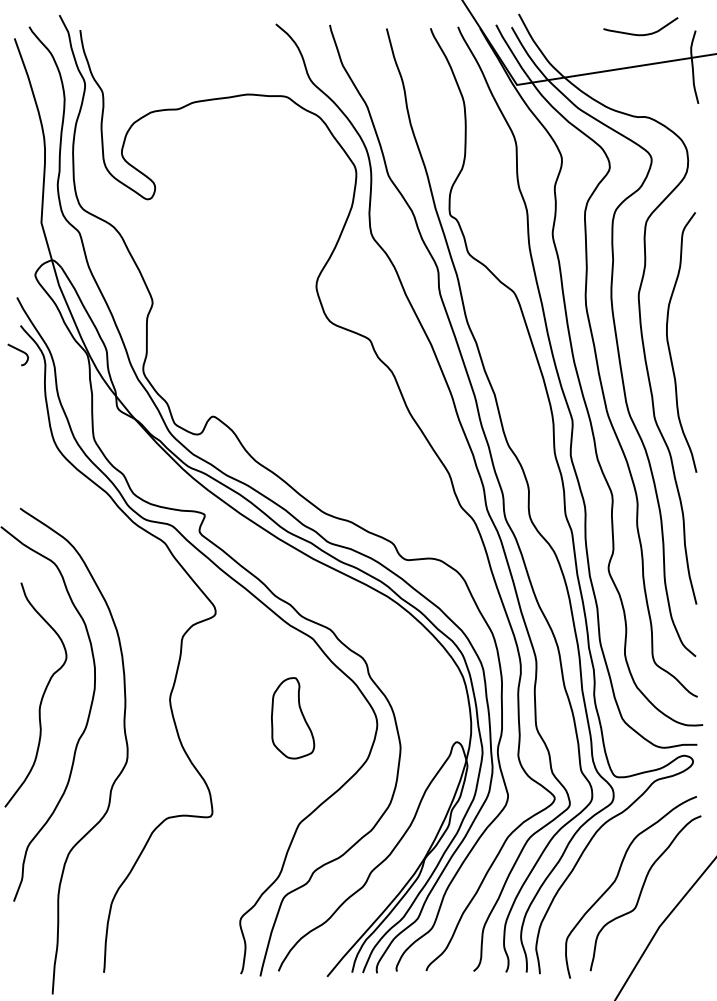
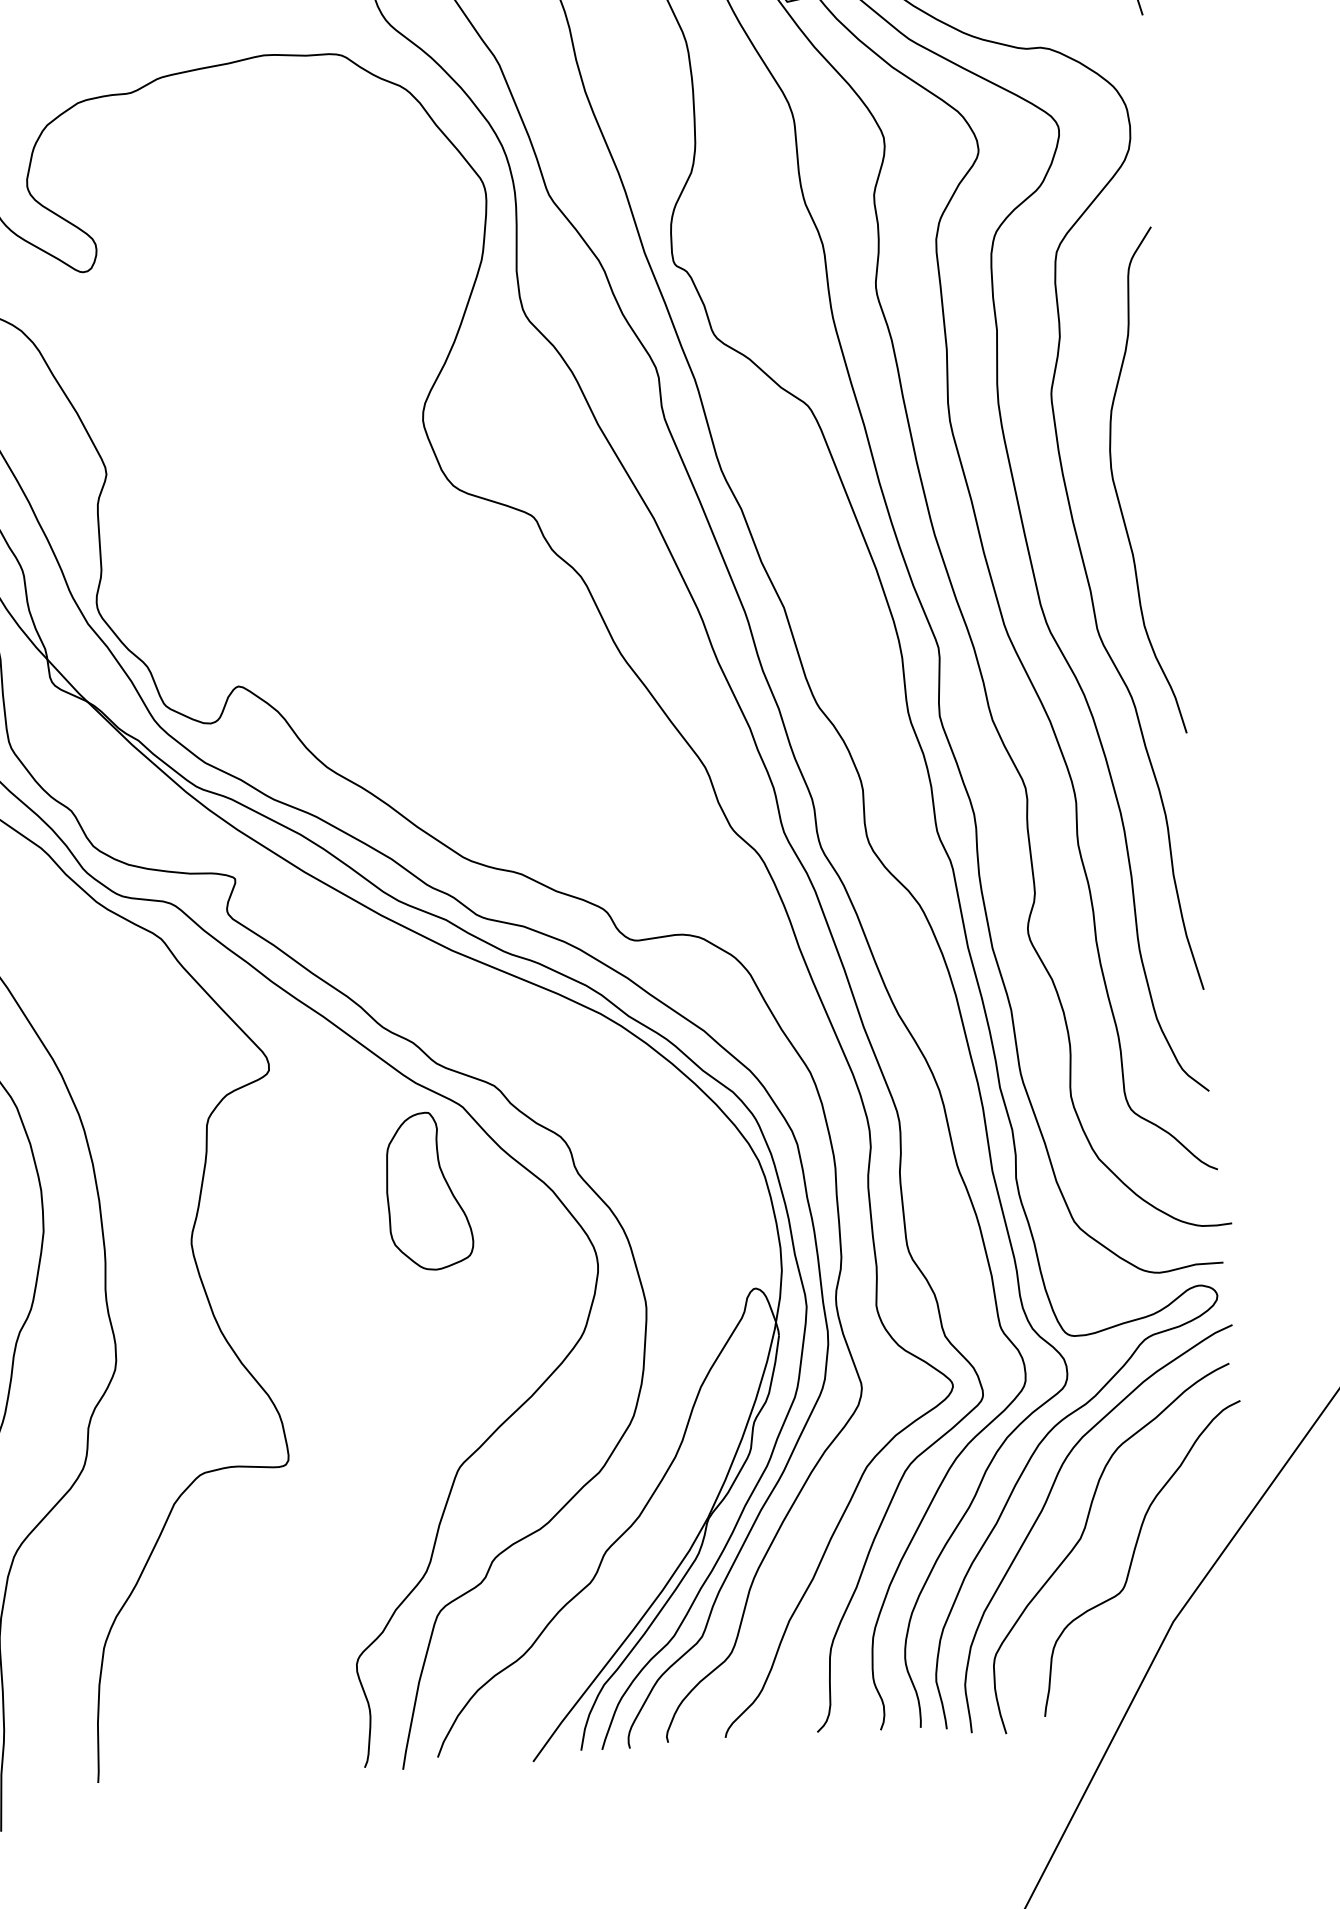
part: (293, 718) -> (429, 1191), moved
curve: (598, 863) -> (1046, 1506), added

